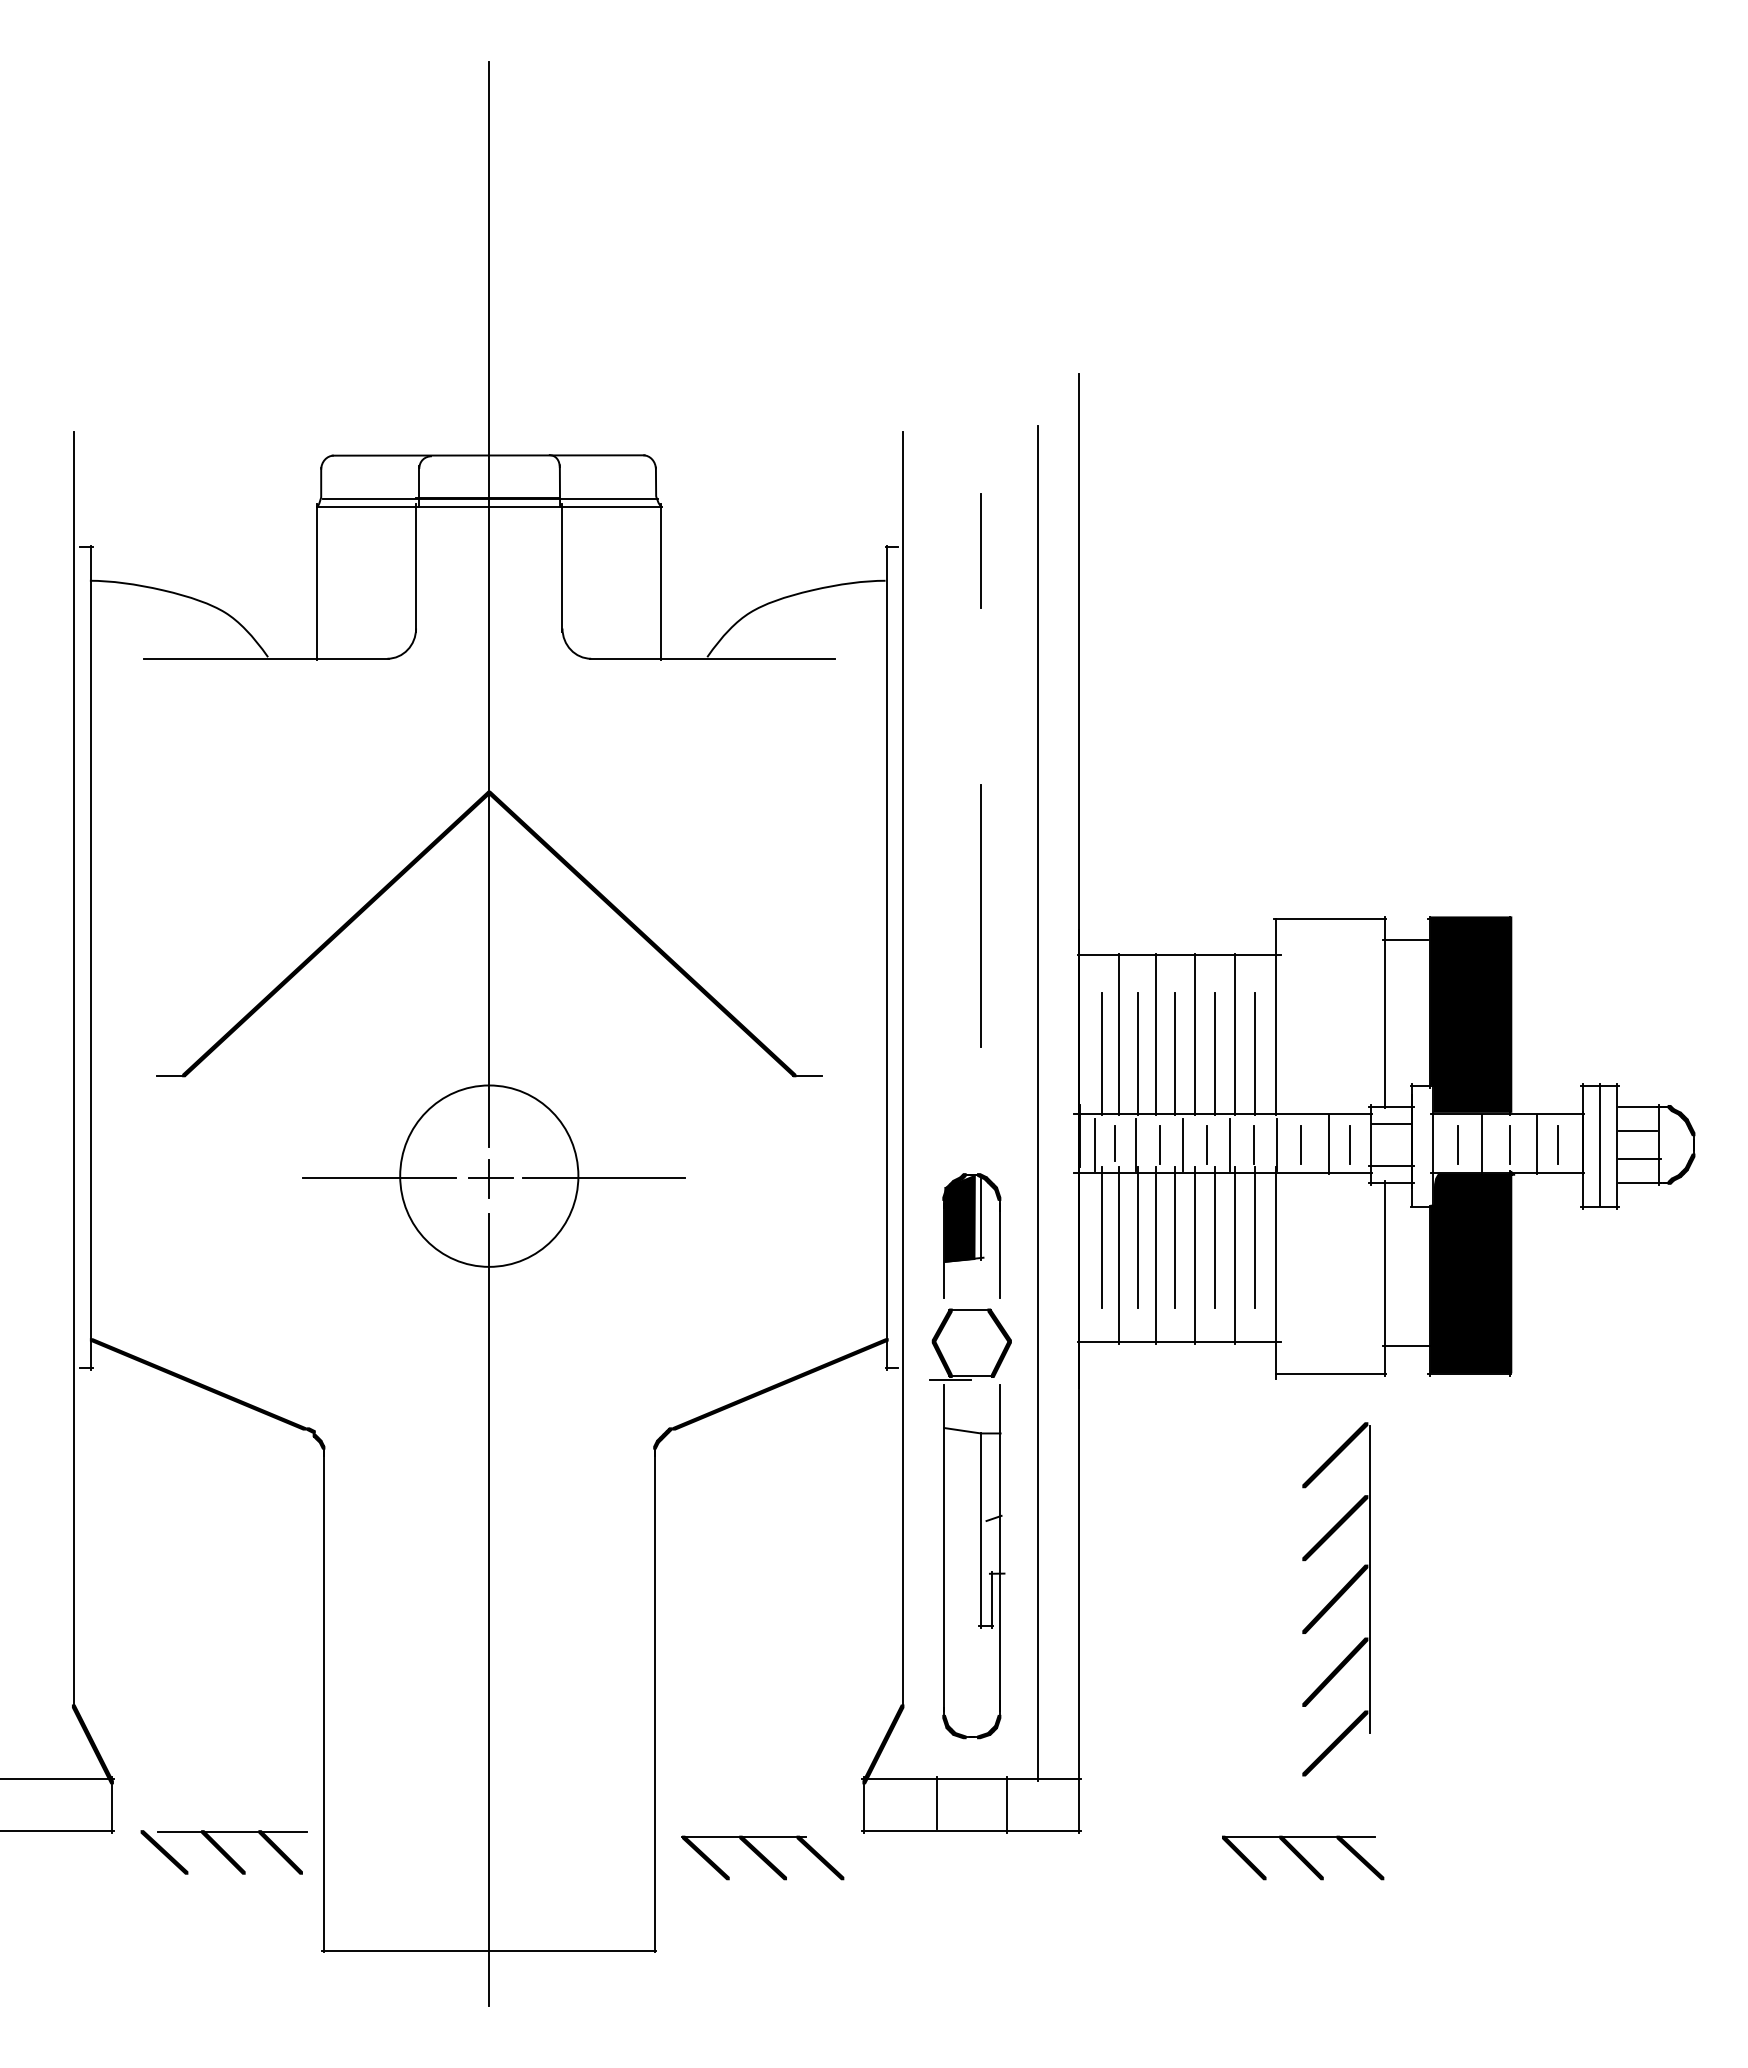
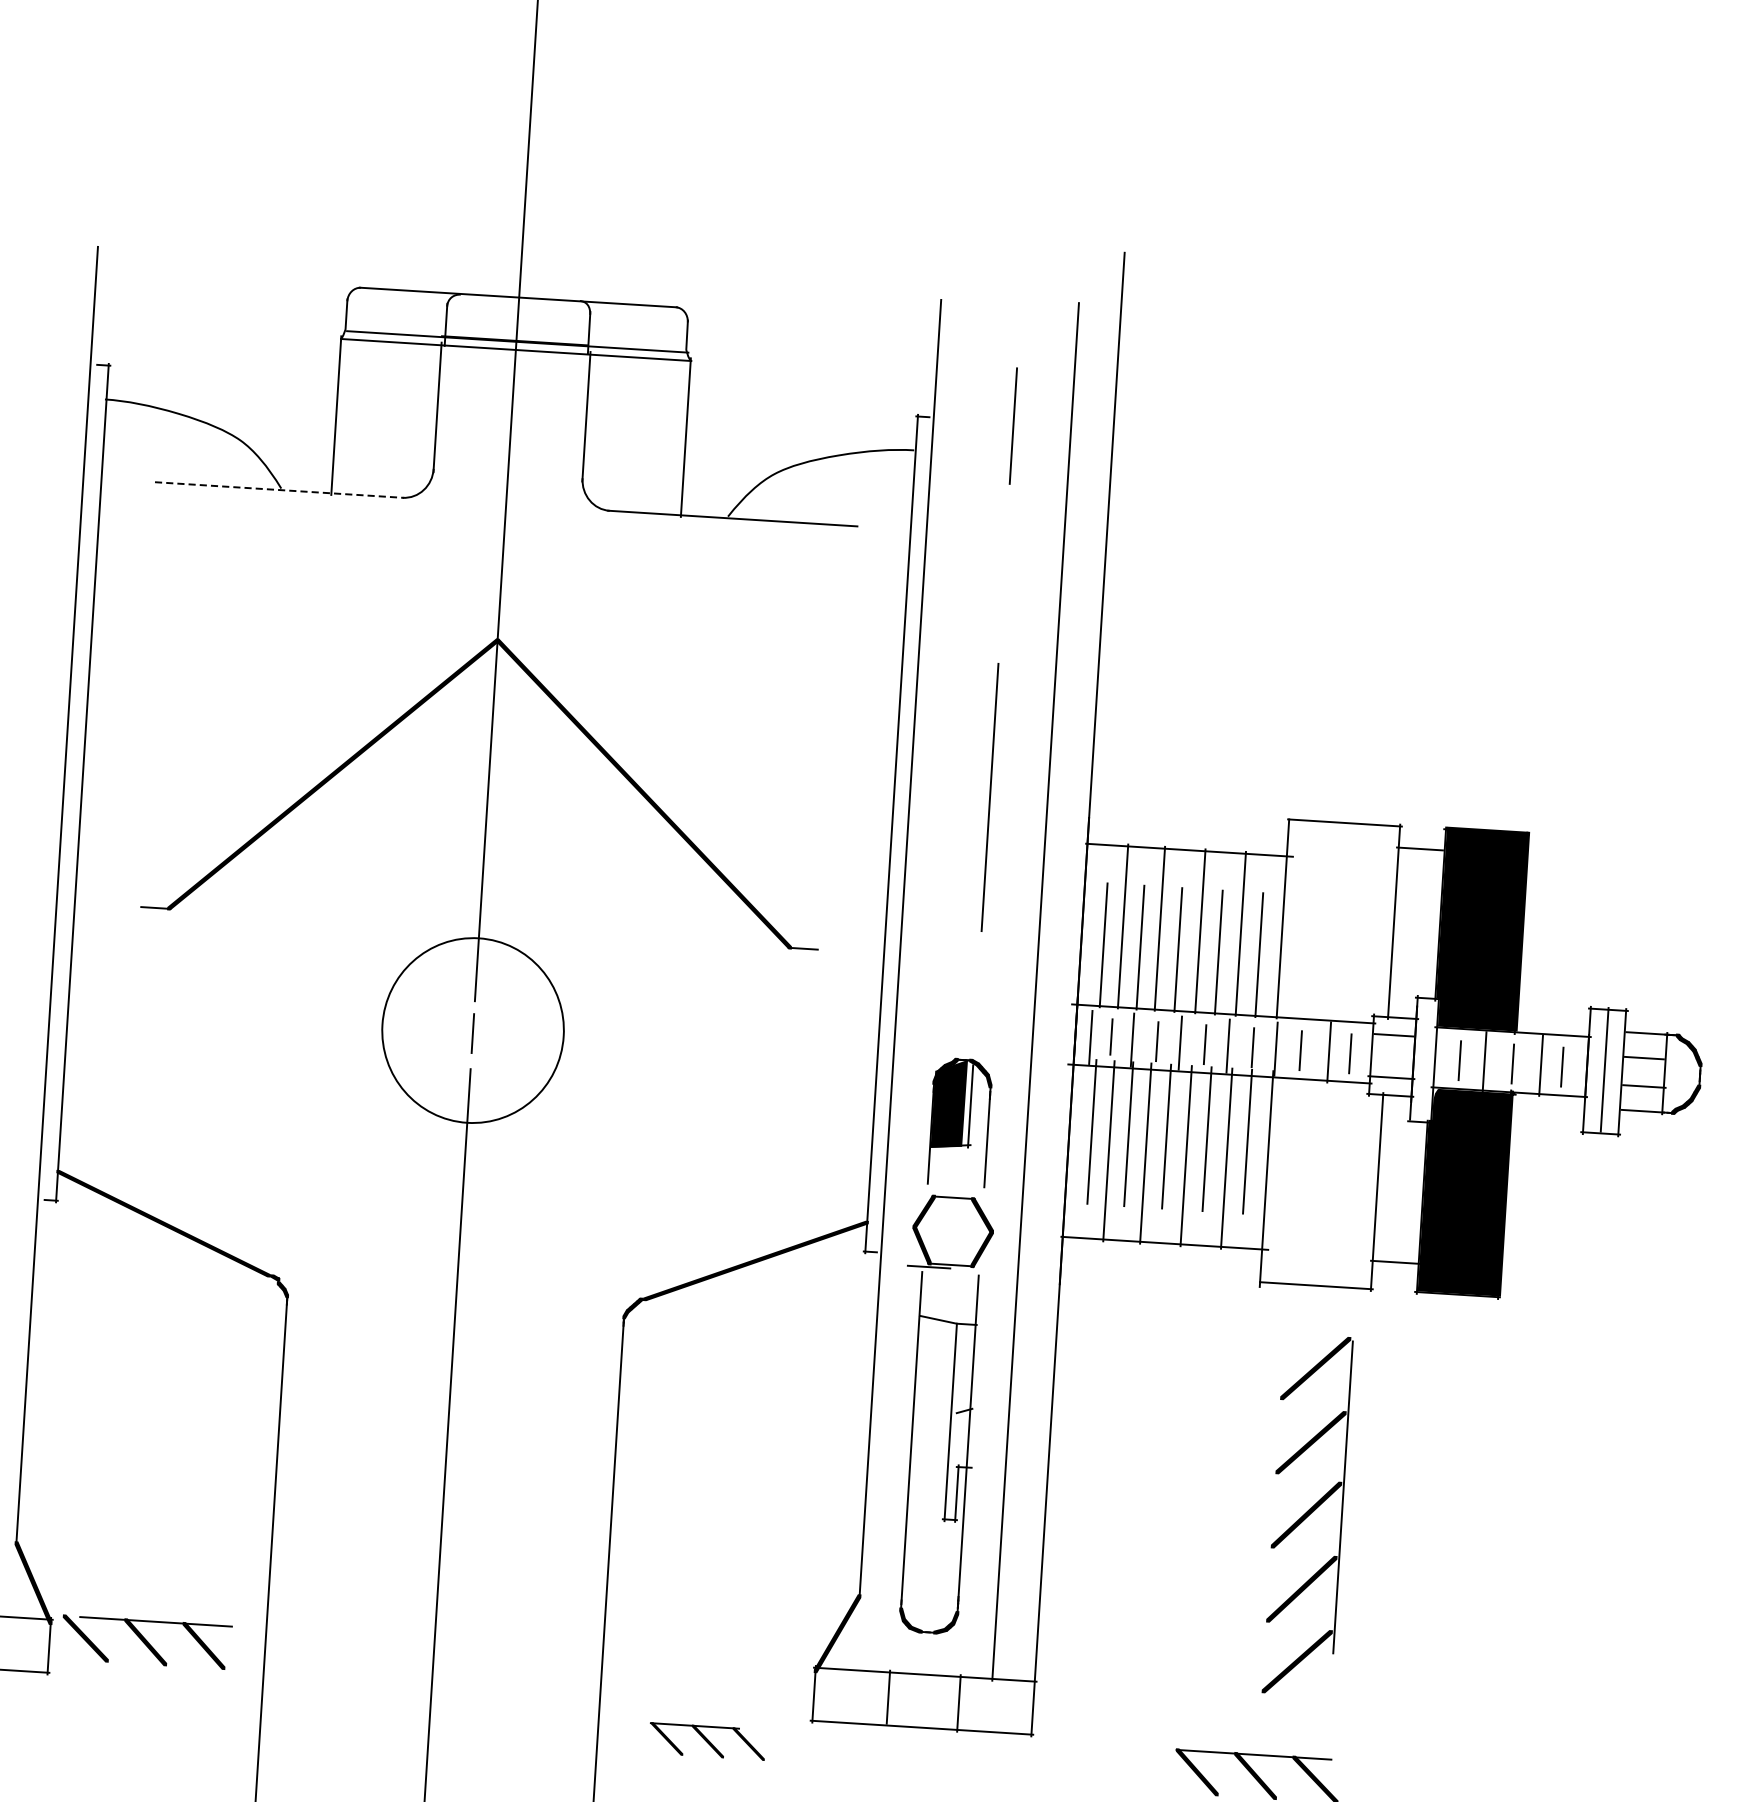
line: (266, 658) -> (279, 489), solid -> dashed
line: (379, 1177) -> (361, 1024), removed
line: (490, 1177) -> (474, 1031), removed
line: (603, 1177) -> (589, 1039), removed
part: (223, 1852) -> (145, 1642), moved
part: (762, 1857) -> (707, 1741), size x0.7

